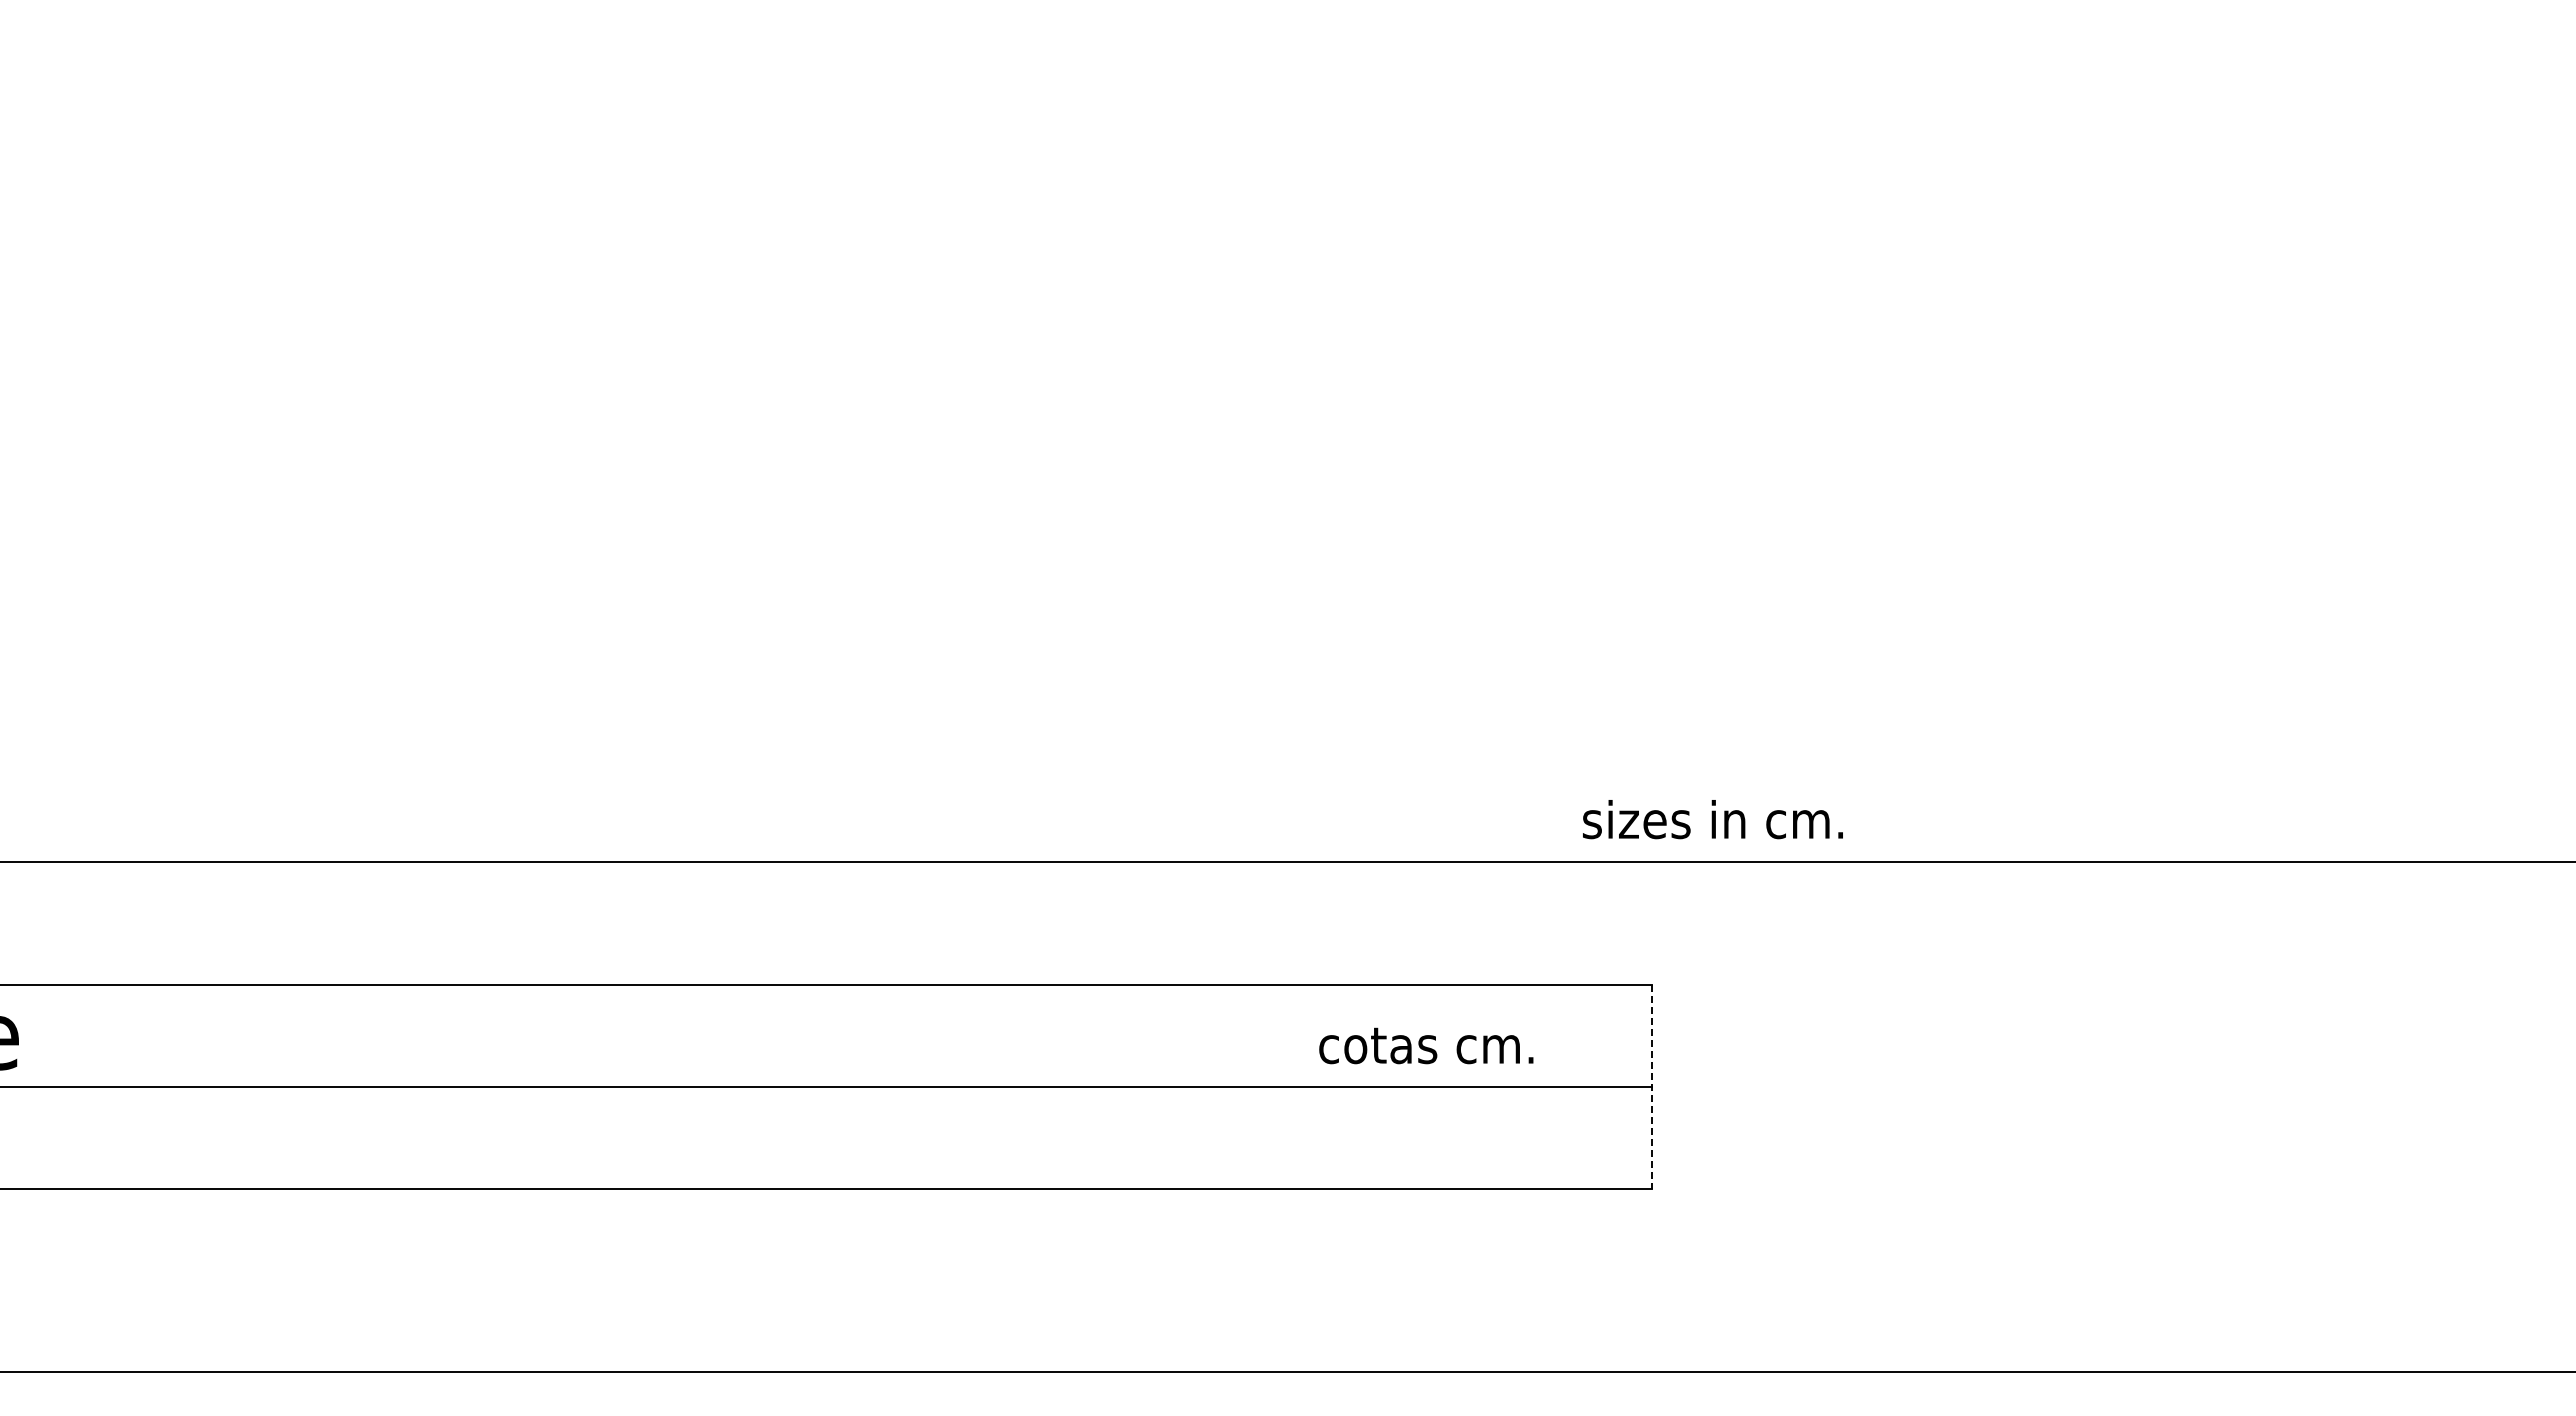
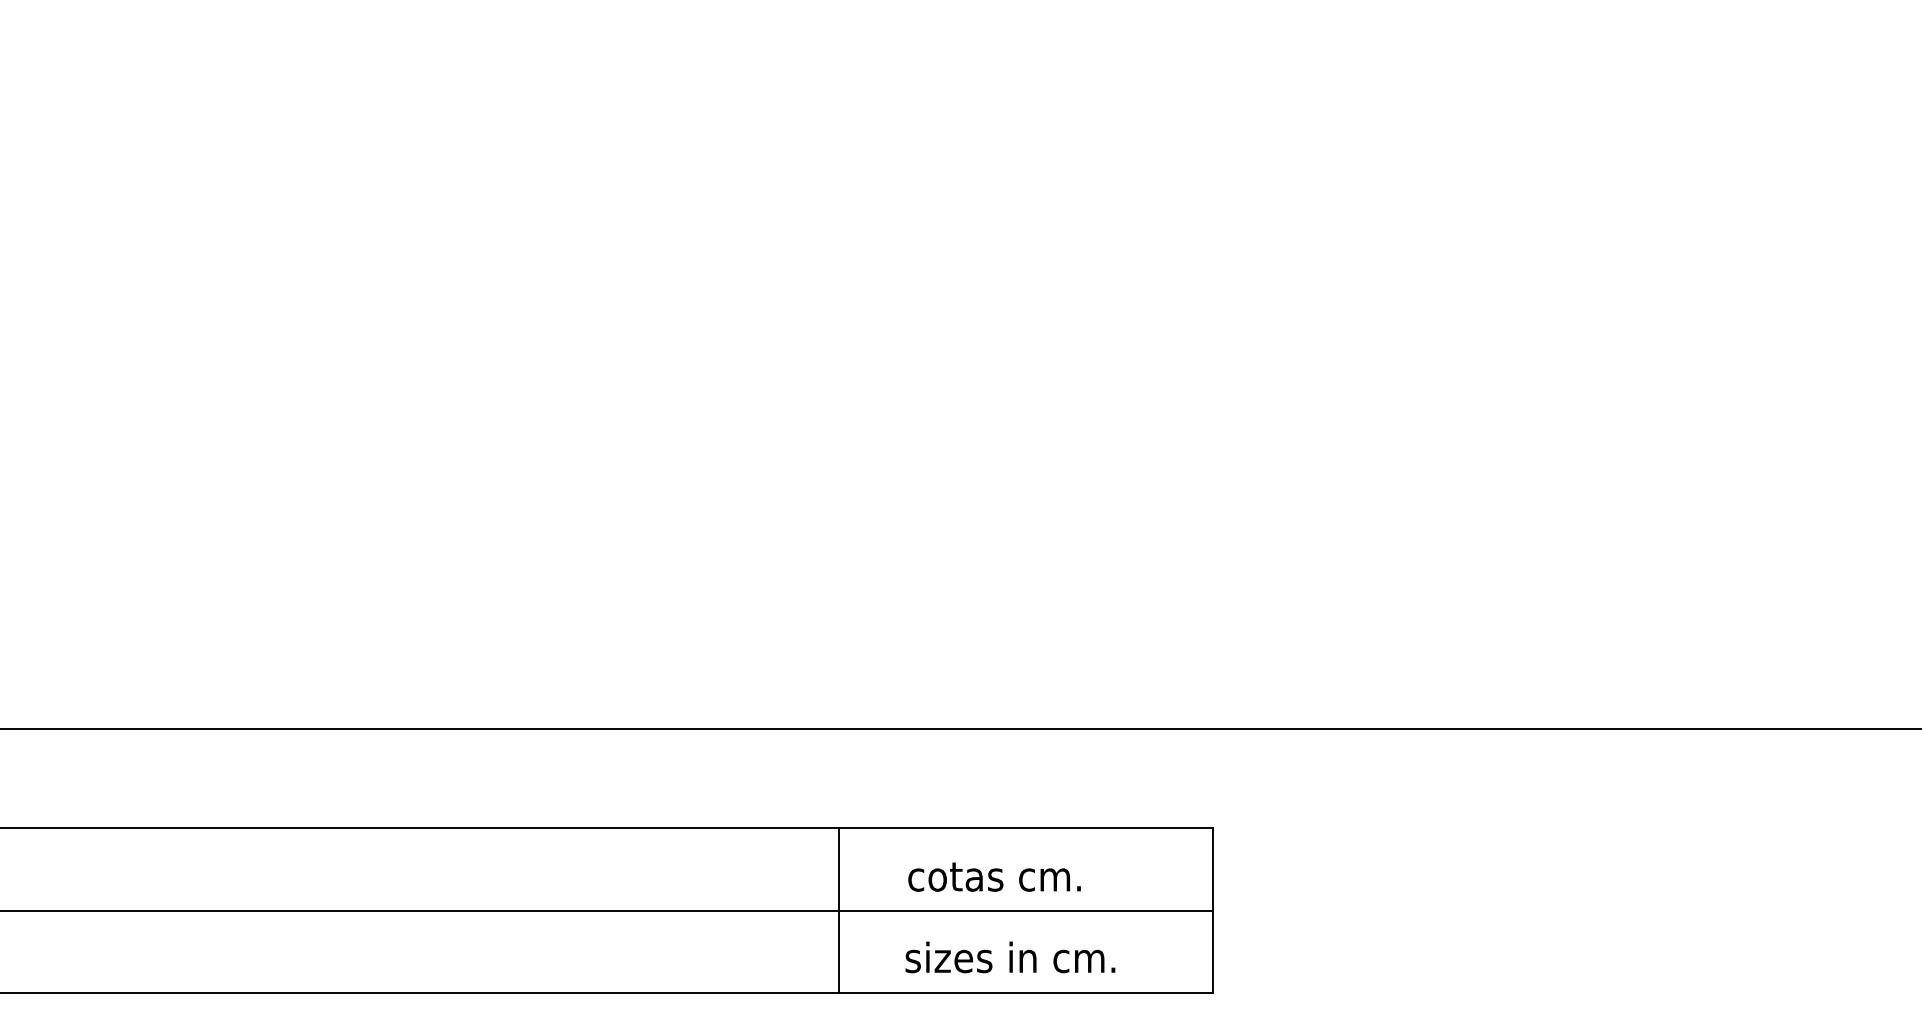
text: (1712, 819) -> (1010, 957), moved
text: (1426, 1045) -> (994, 876), moved
line: (1188, 1087) -> (839, 910), added
line: (1651, 1087) -> (1212, 910), dashed -> solid

